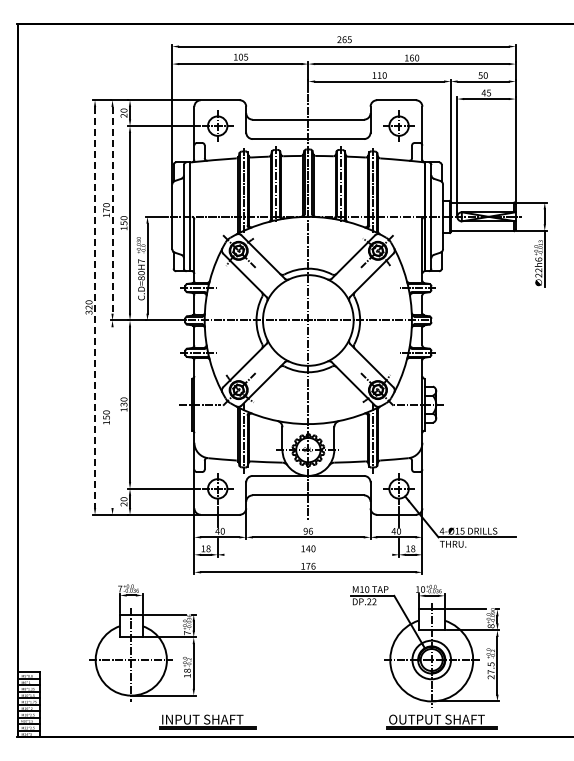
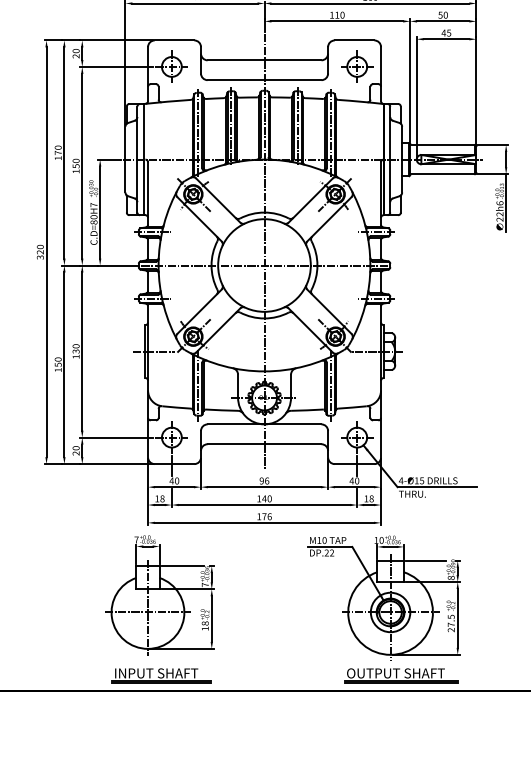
line: (112, 210) -> (64, 153), dashed -> solid
line: (95, 308) -> (46, 253), dashed -> solid
line: (112, 417) -> (64, 364), added
line: (308, 554) -> (264, 504), added
part: (142, 642) -> (159, 594), moved

